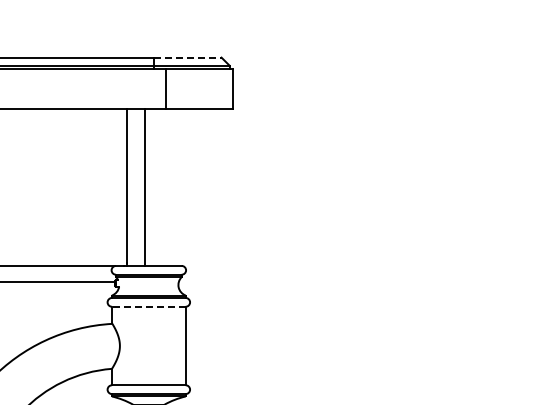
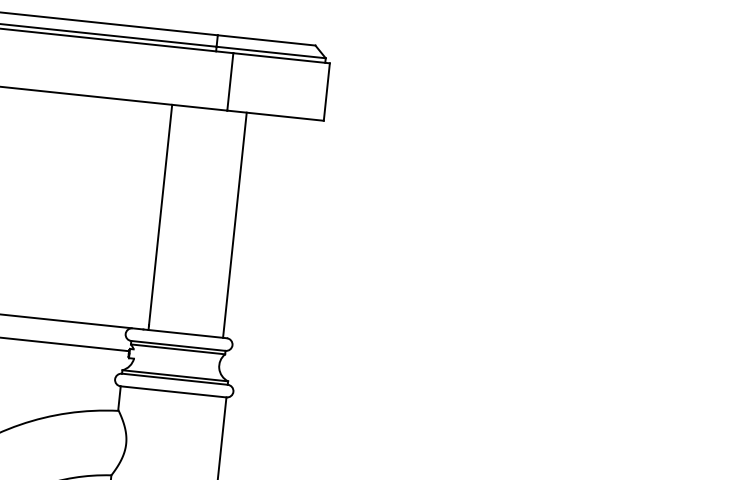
line: (188, 57) -> (268, 40), dashed -> solid
line: (145, 186) -> (235, 224), moved
line: (148, 306) -> (173, 391), dashed -> solid

